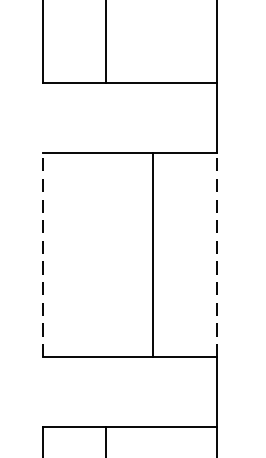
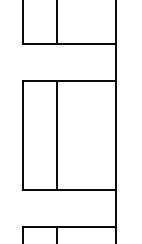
line: (41, 254) -> (22, 135), dashed -> solid
line: (152, 254) -> (56, 135), moved
line: (216, 254) -> (115, 135), dashed -> solid

